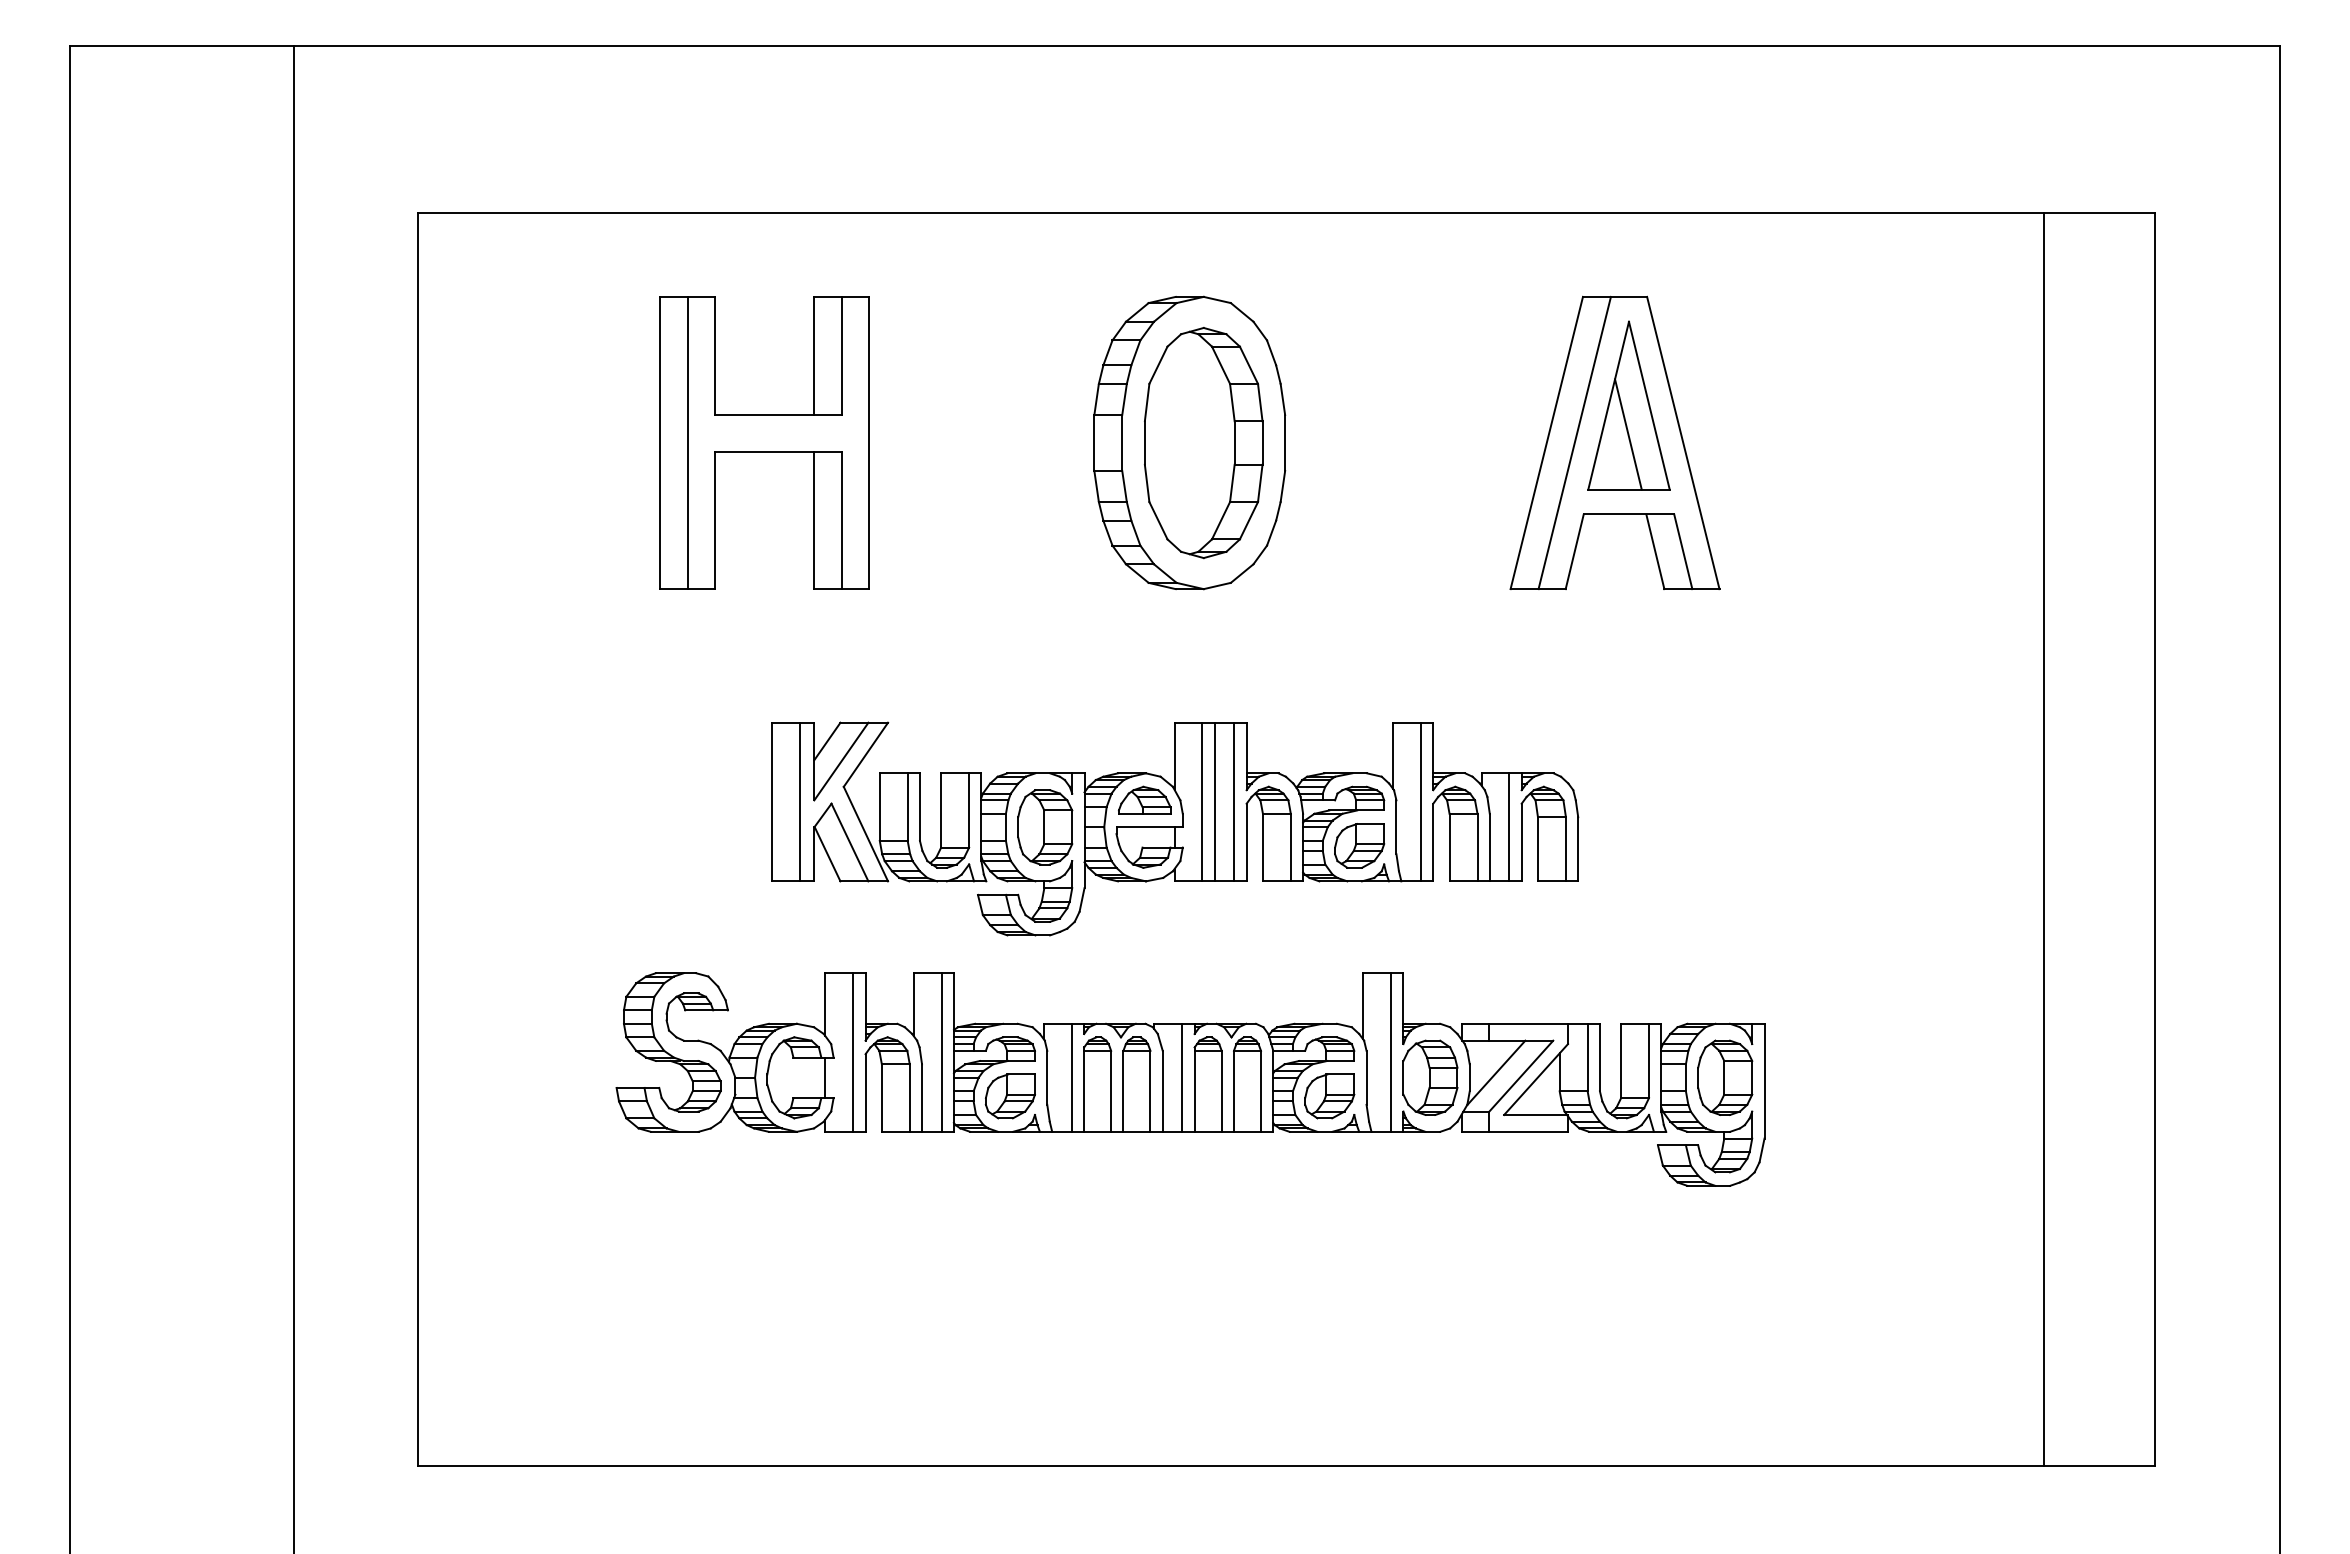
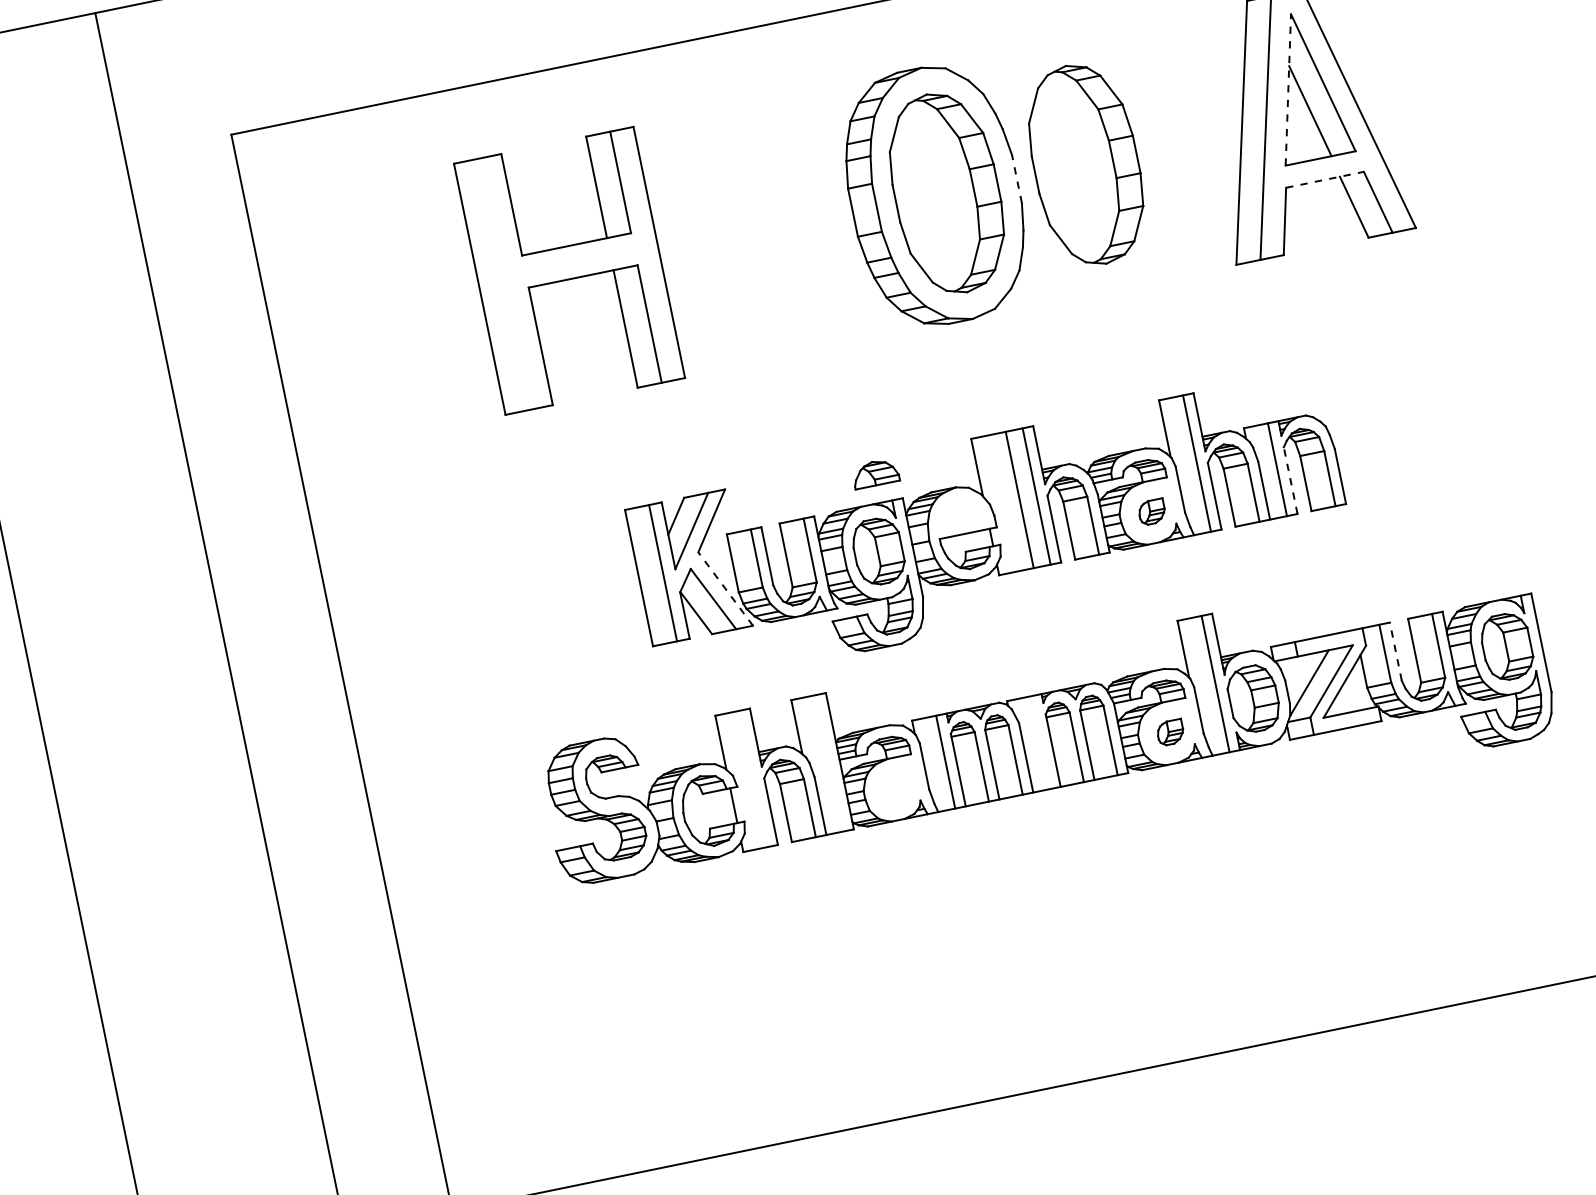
line: (1608, 405) -> (1288, 89), solid -> dashed
line: (687, 442) -> (503, 284), removed
line: (1285, 443) -> (1017, 179), solid -> dashed
part: (1365, 443) -> (1086, 165), added
line: (1629, 514) -> (1325, 179), solid -> dashed
part: (1144, 799) -> (875, 472), moved
line: (1202, 801) -> (1009, 501), removed
line: (865, 833) -> (725, 588), solid -> dashed
line: (1521, 842) -> (1290, 480), solid -> dashed
part: (1359, 845) -> (1151, 511), size x0.6
line: (853, 1052) -> (753, 778), removed
line: (941, 1052) -> (829, 763), removed
line: (1599, 1057) -> (1395, 651), solid -> dashed
line: (1182, 1077) -> (1040, 742), removed
part: (1009, 1096) -> (895, 789), removed
part: (1329, 1096) -> (1170, 732), size x0.6

